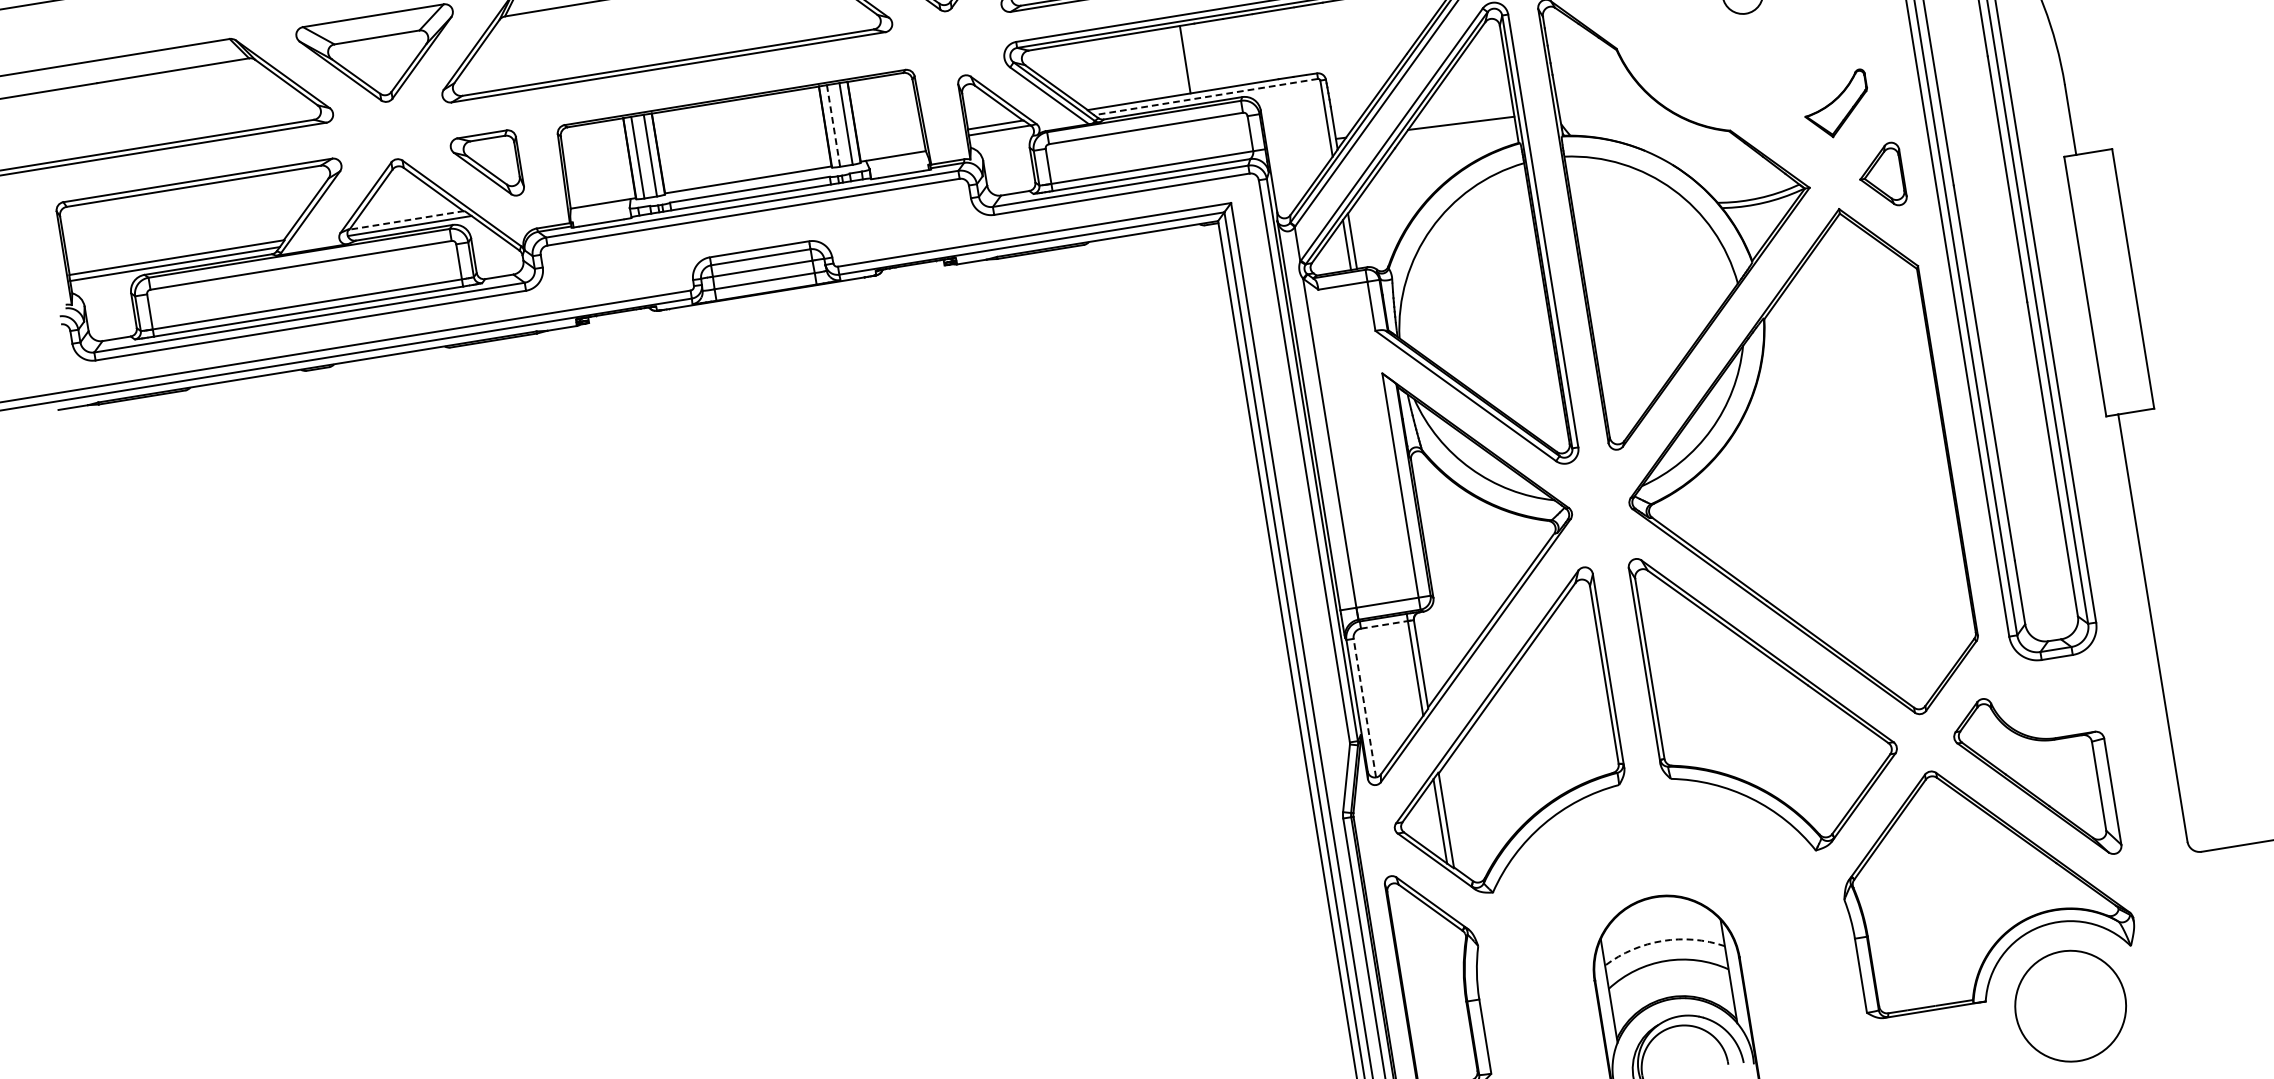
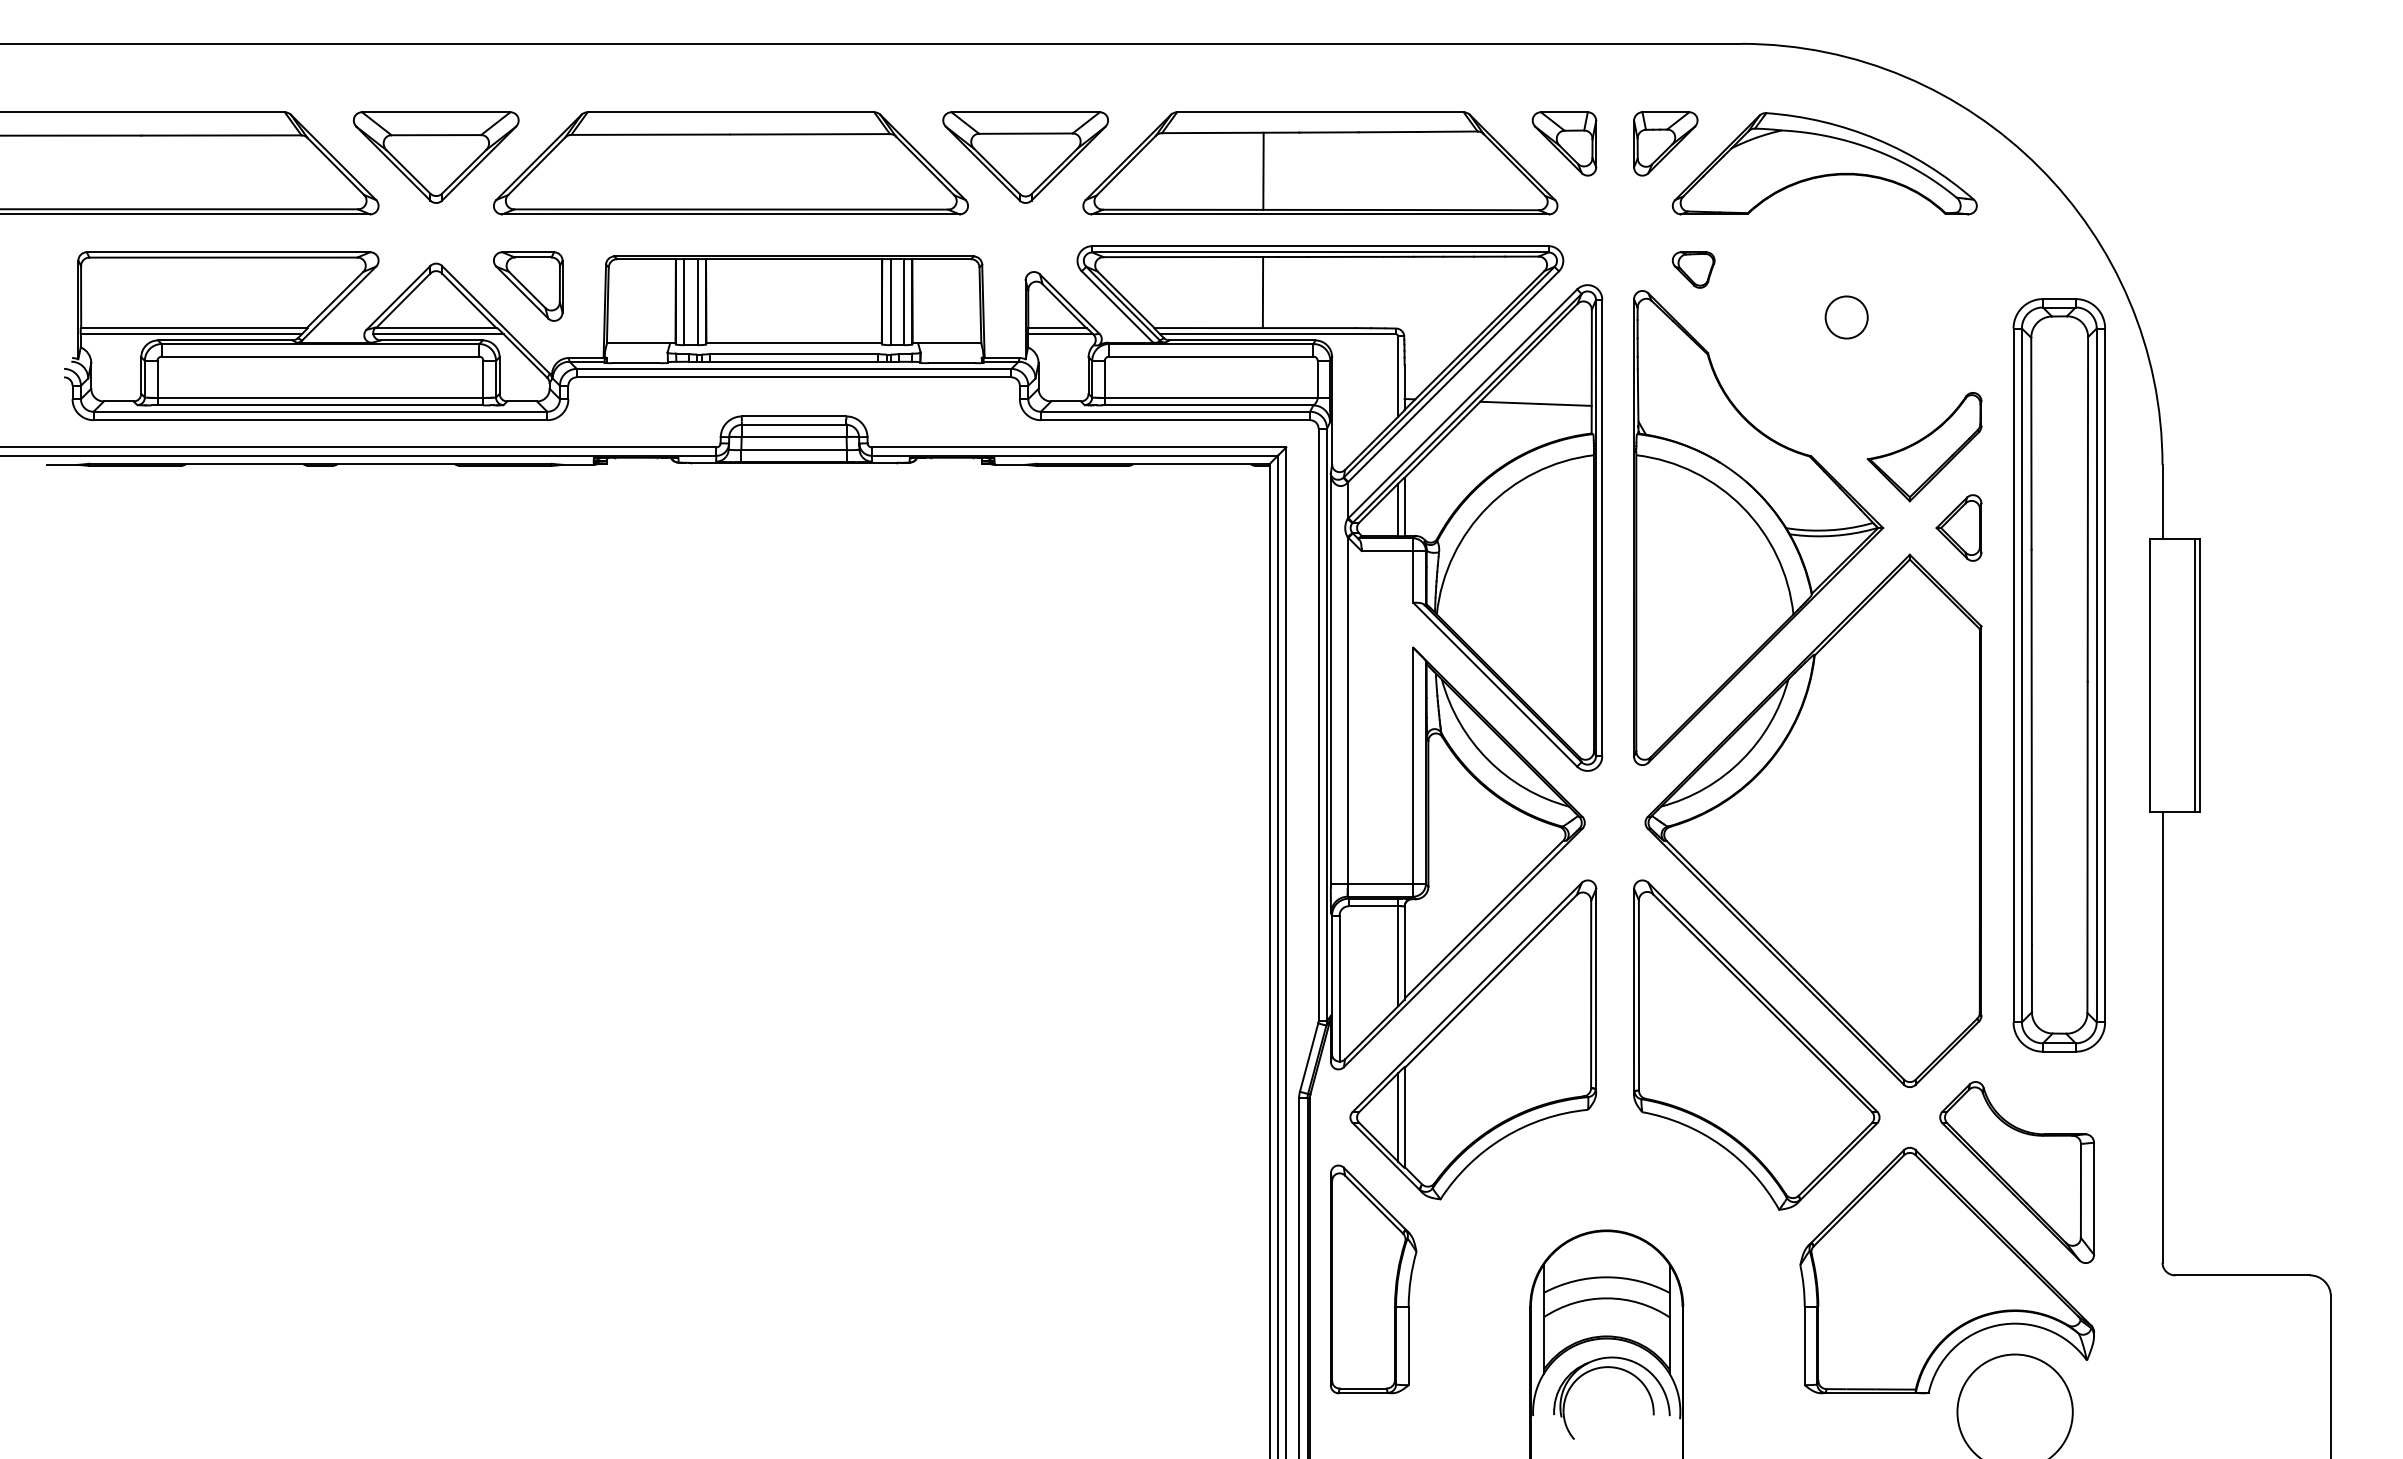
line: (1205, 97) -> (1277, 334), dashed -> solid
part: (1836, 105) -> (1924, 447), size x1.67
line: (833, 126) -> (890, 302), dashed -> solid
line: (406, 220) -> (436, 328), dashed -> solid
line: (2128, 279) -> (2195, 675), added
line: (1384, 625) -> (1373, 906), dashed -> solid
line: (1364, 708) -> (1339, 988), dashed -> solid
arc: (1662, 941) -> (1606, 1277), dashed -> solid

